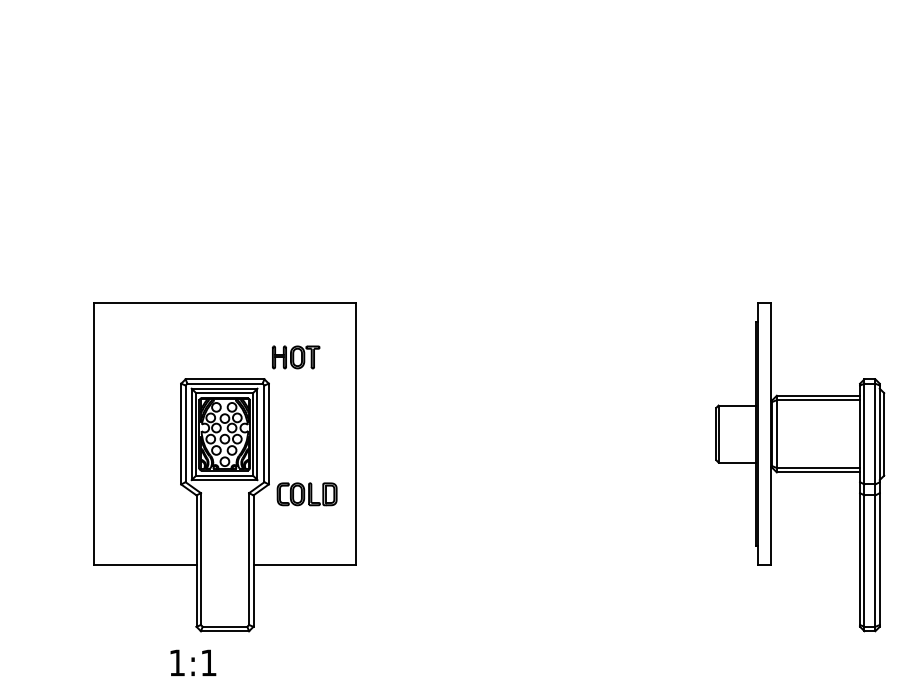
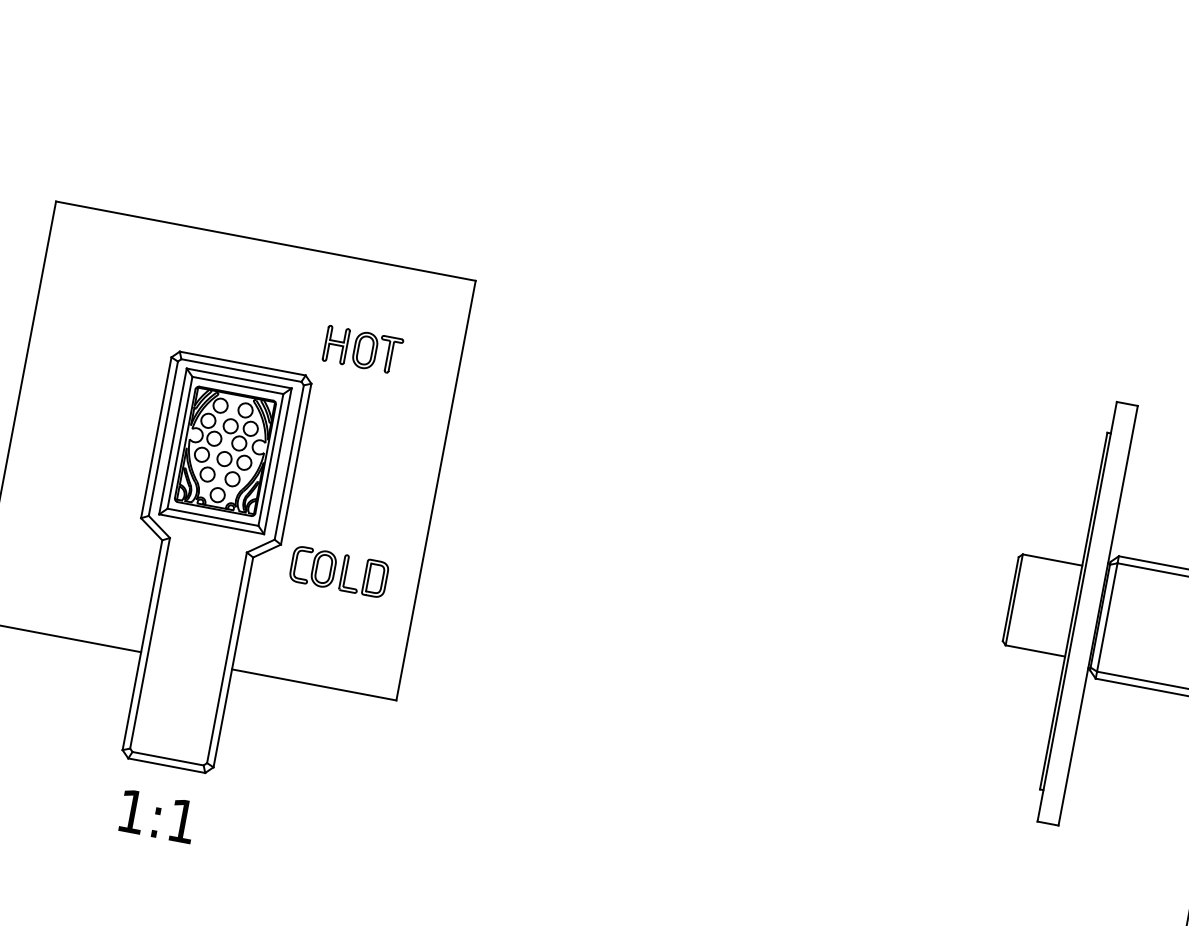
text: (193, 662) -> (158, 815), moved

